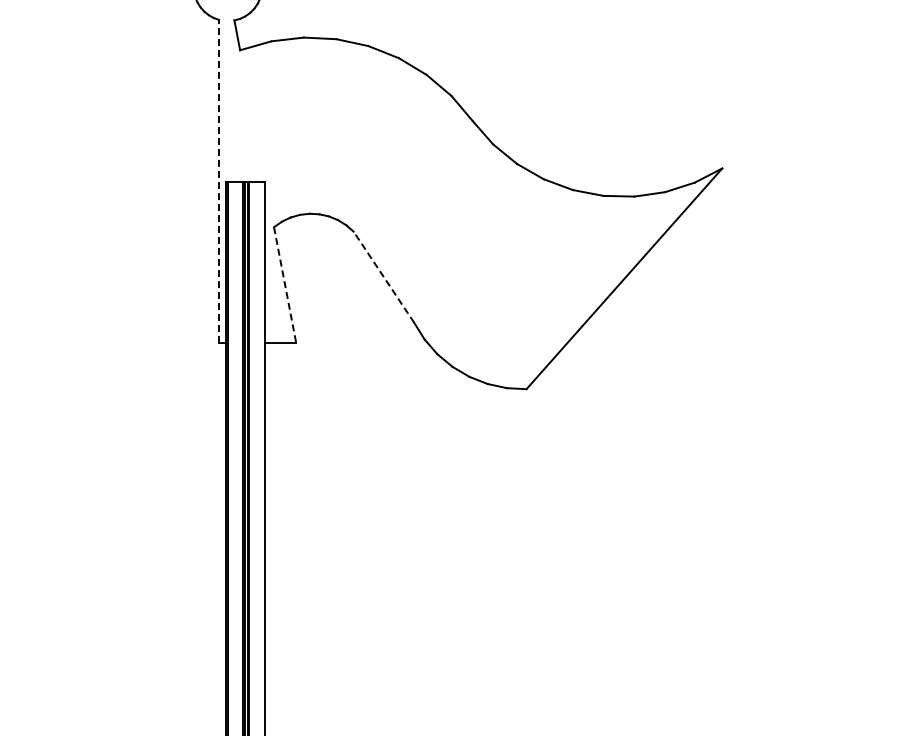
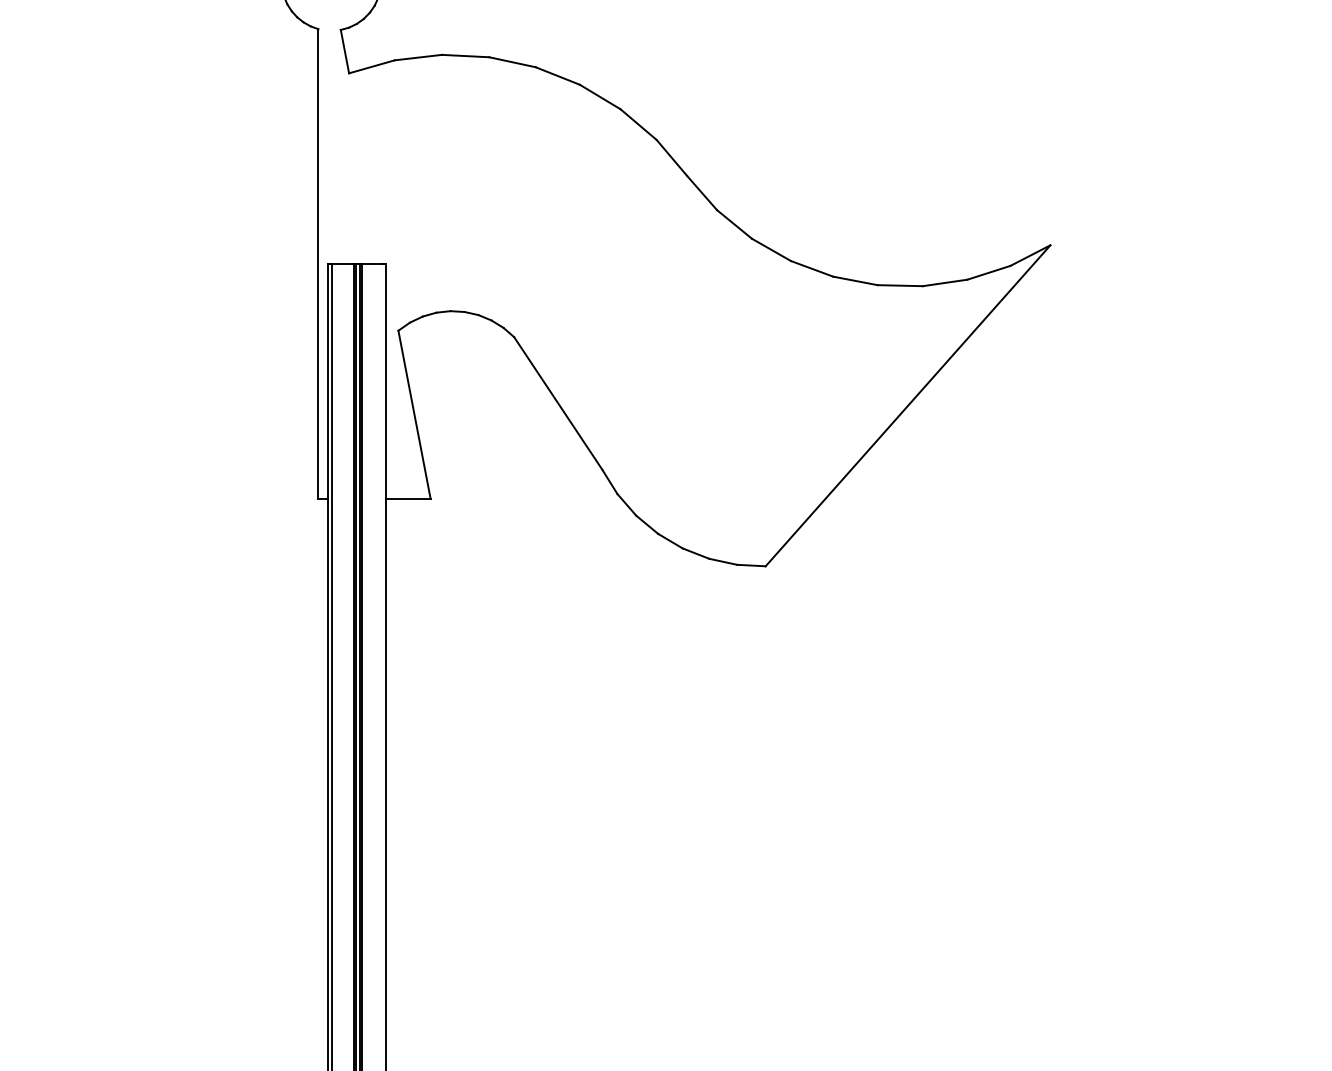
line: (219, 180) -> (319, 262), dashed -> solid
line: (383, 277) -> (557, 403), dashed -> solid
line: (285, 285) -> (415, 415), dashed -> solid

